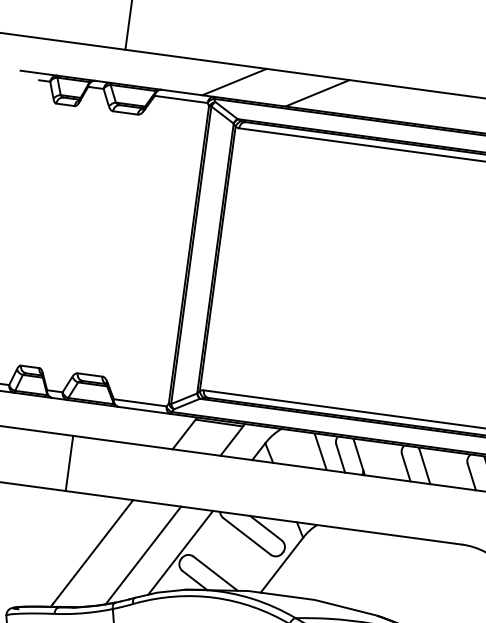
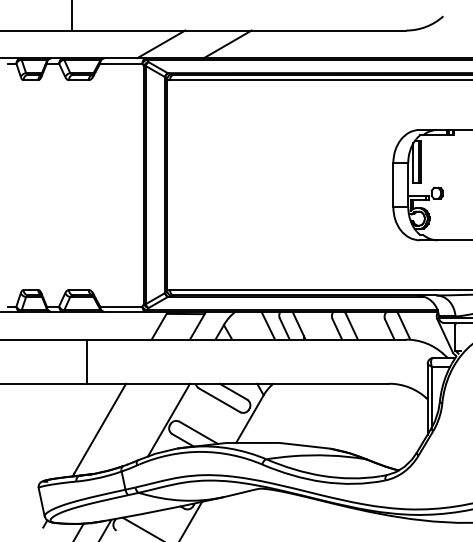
line: (70, 463) -> (87, 361), moved
line: (142, 554) -> (139, 425), removed

